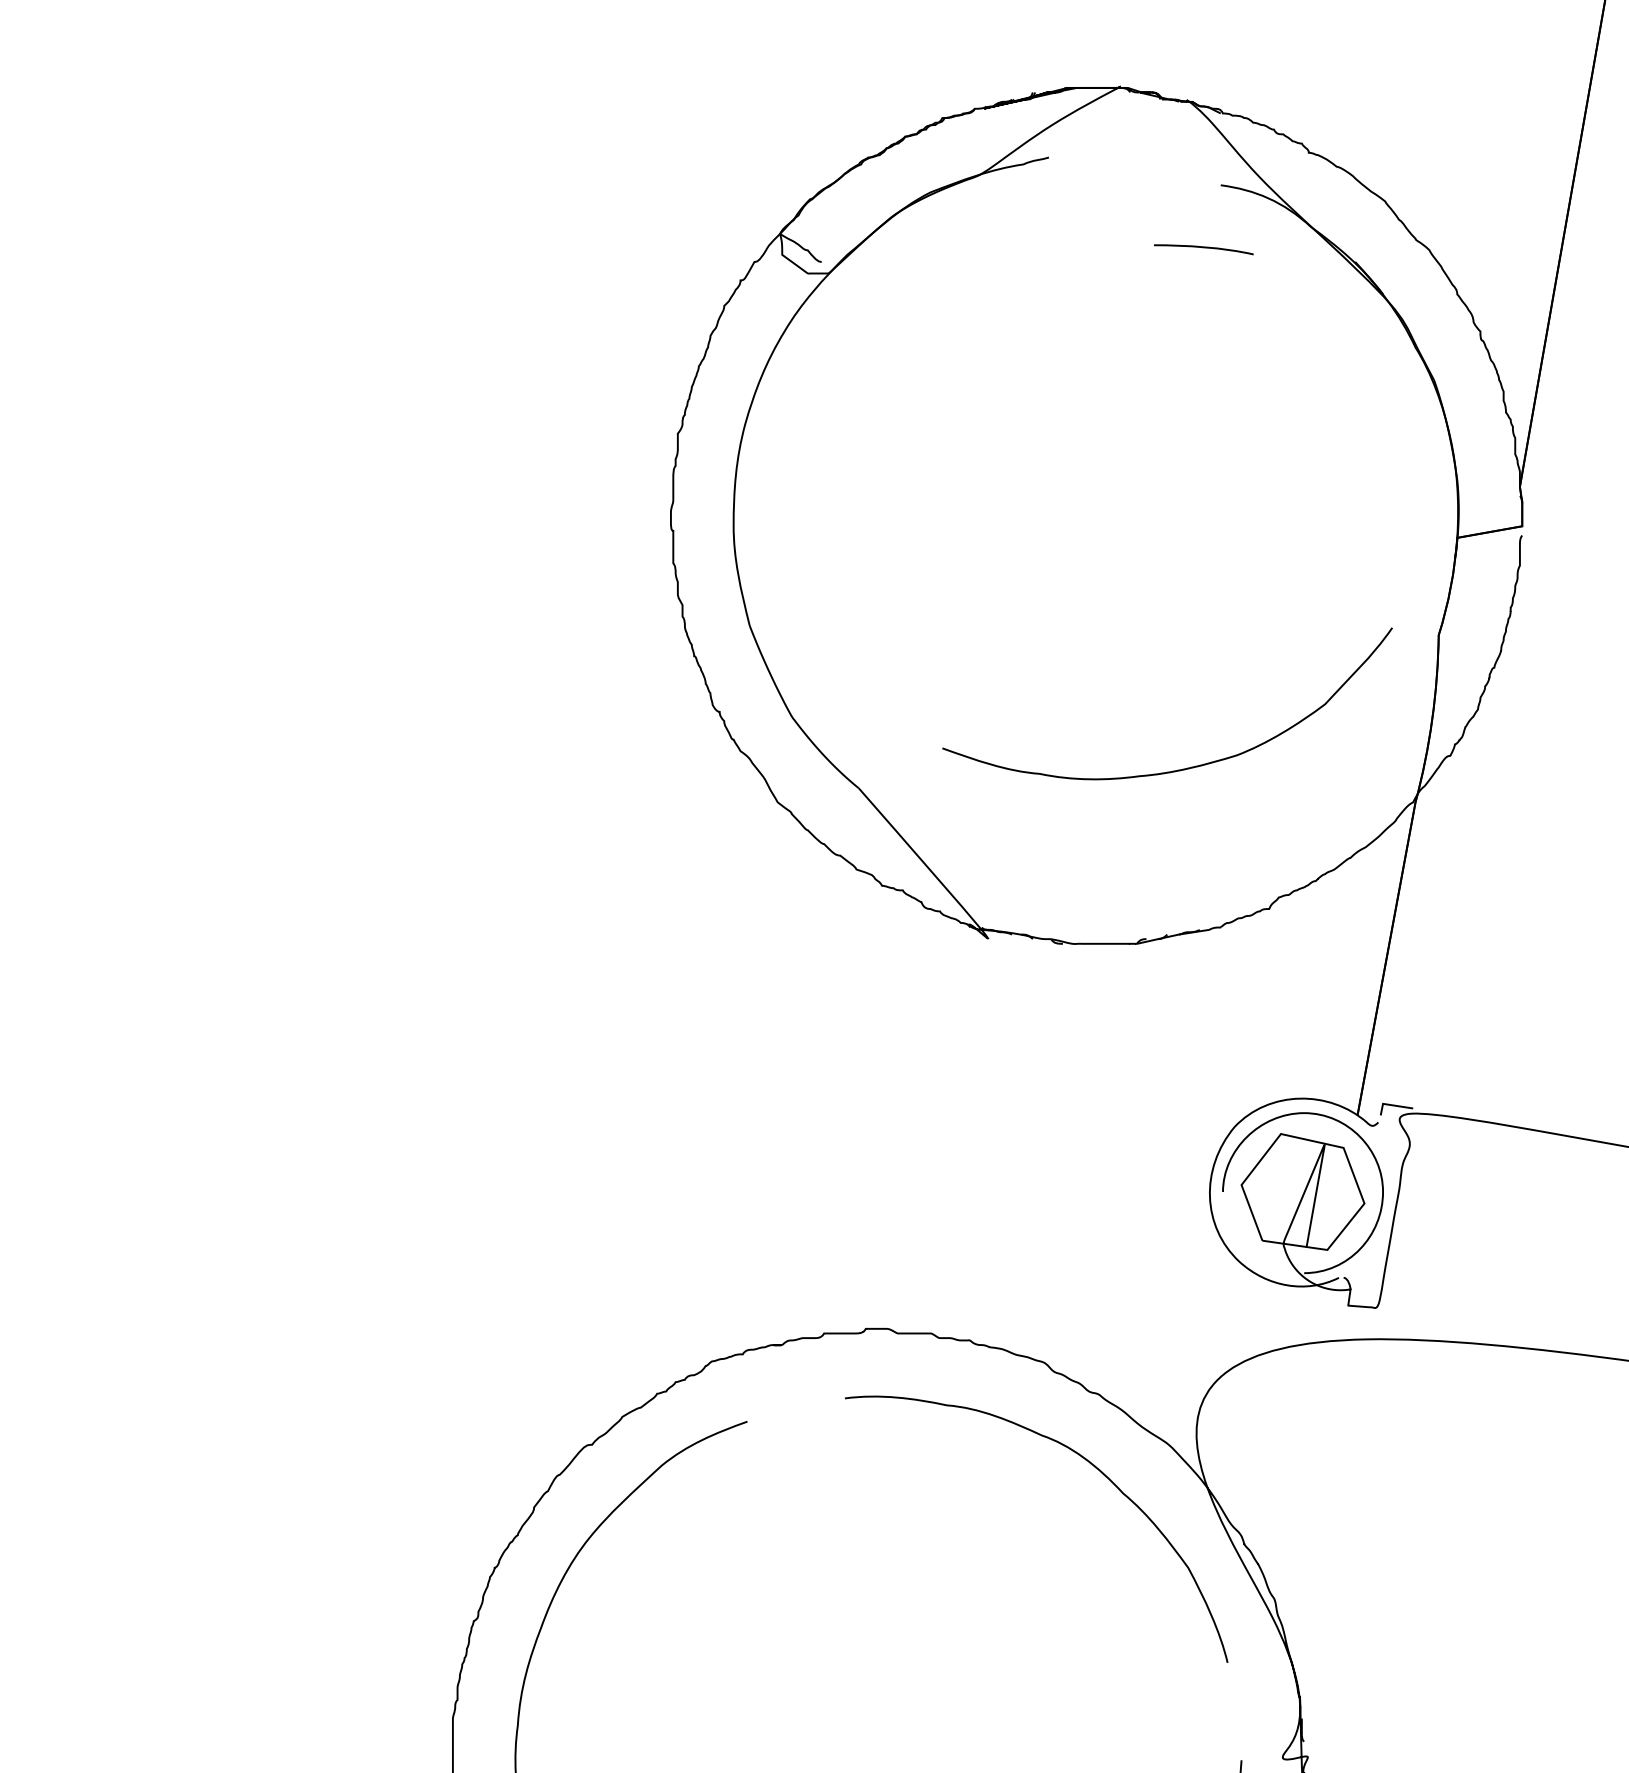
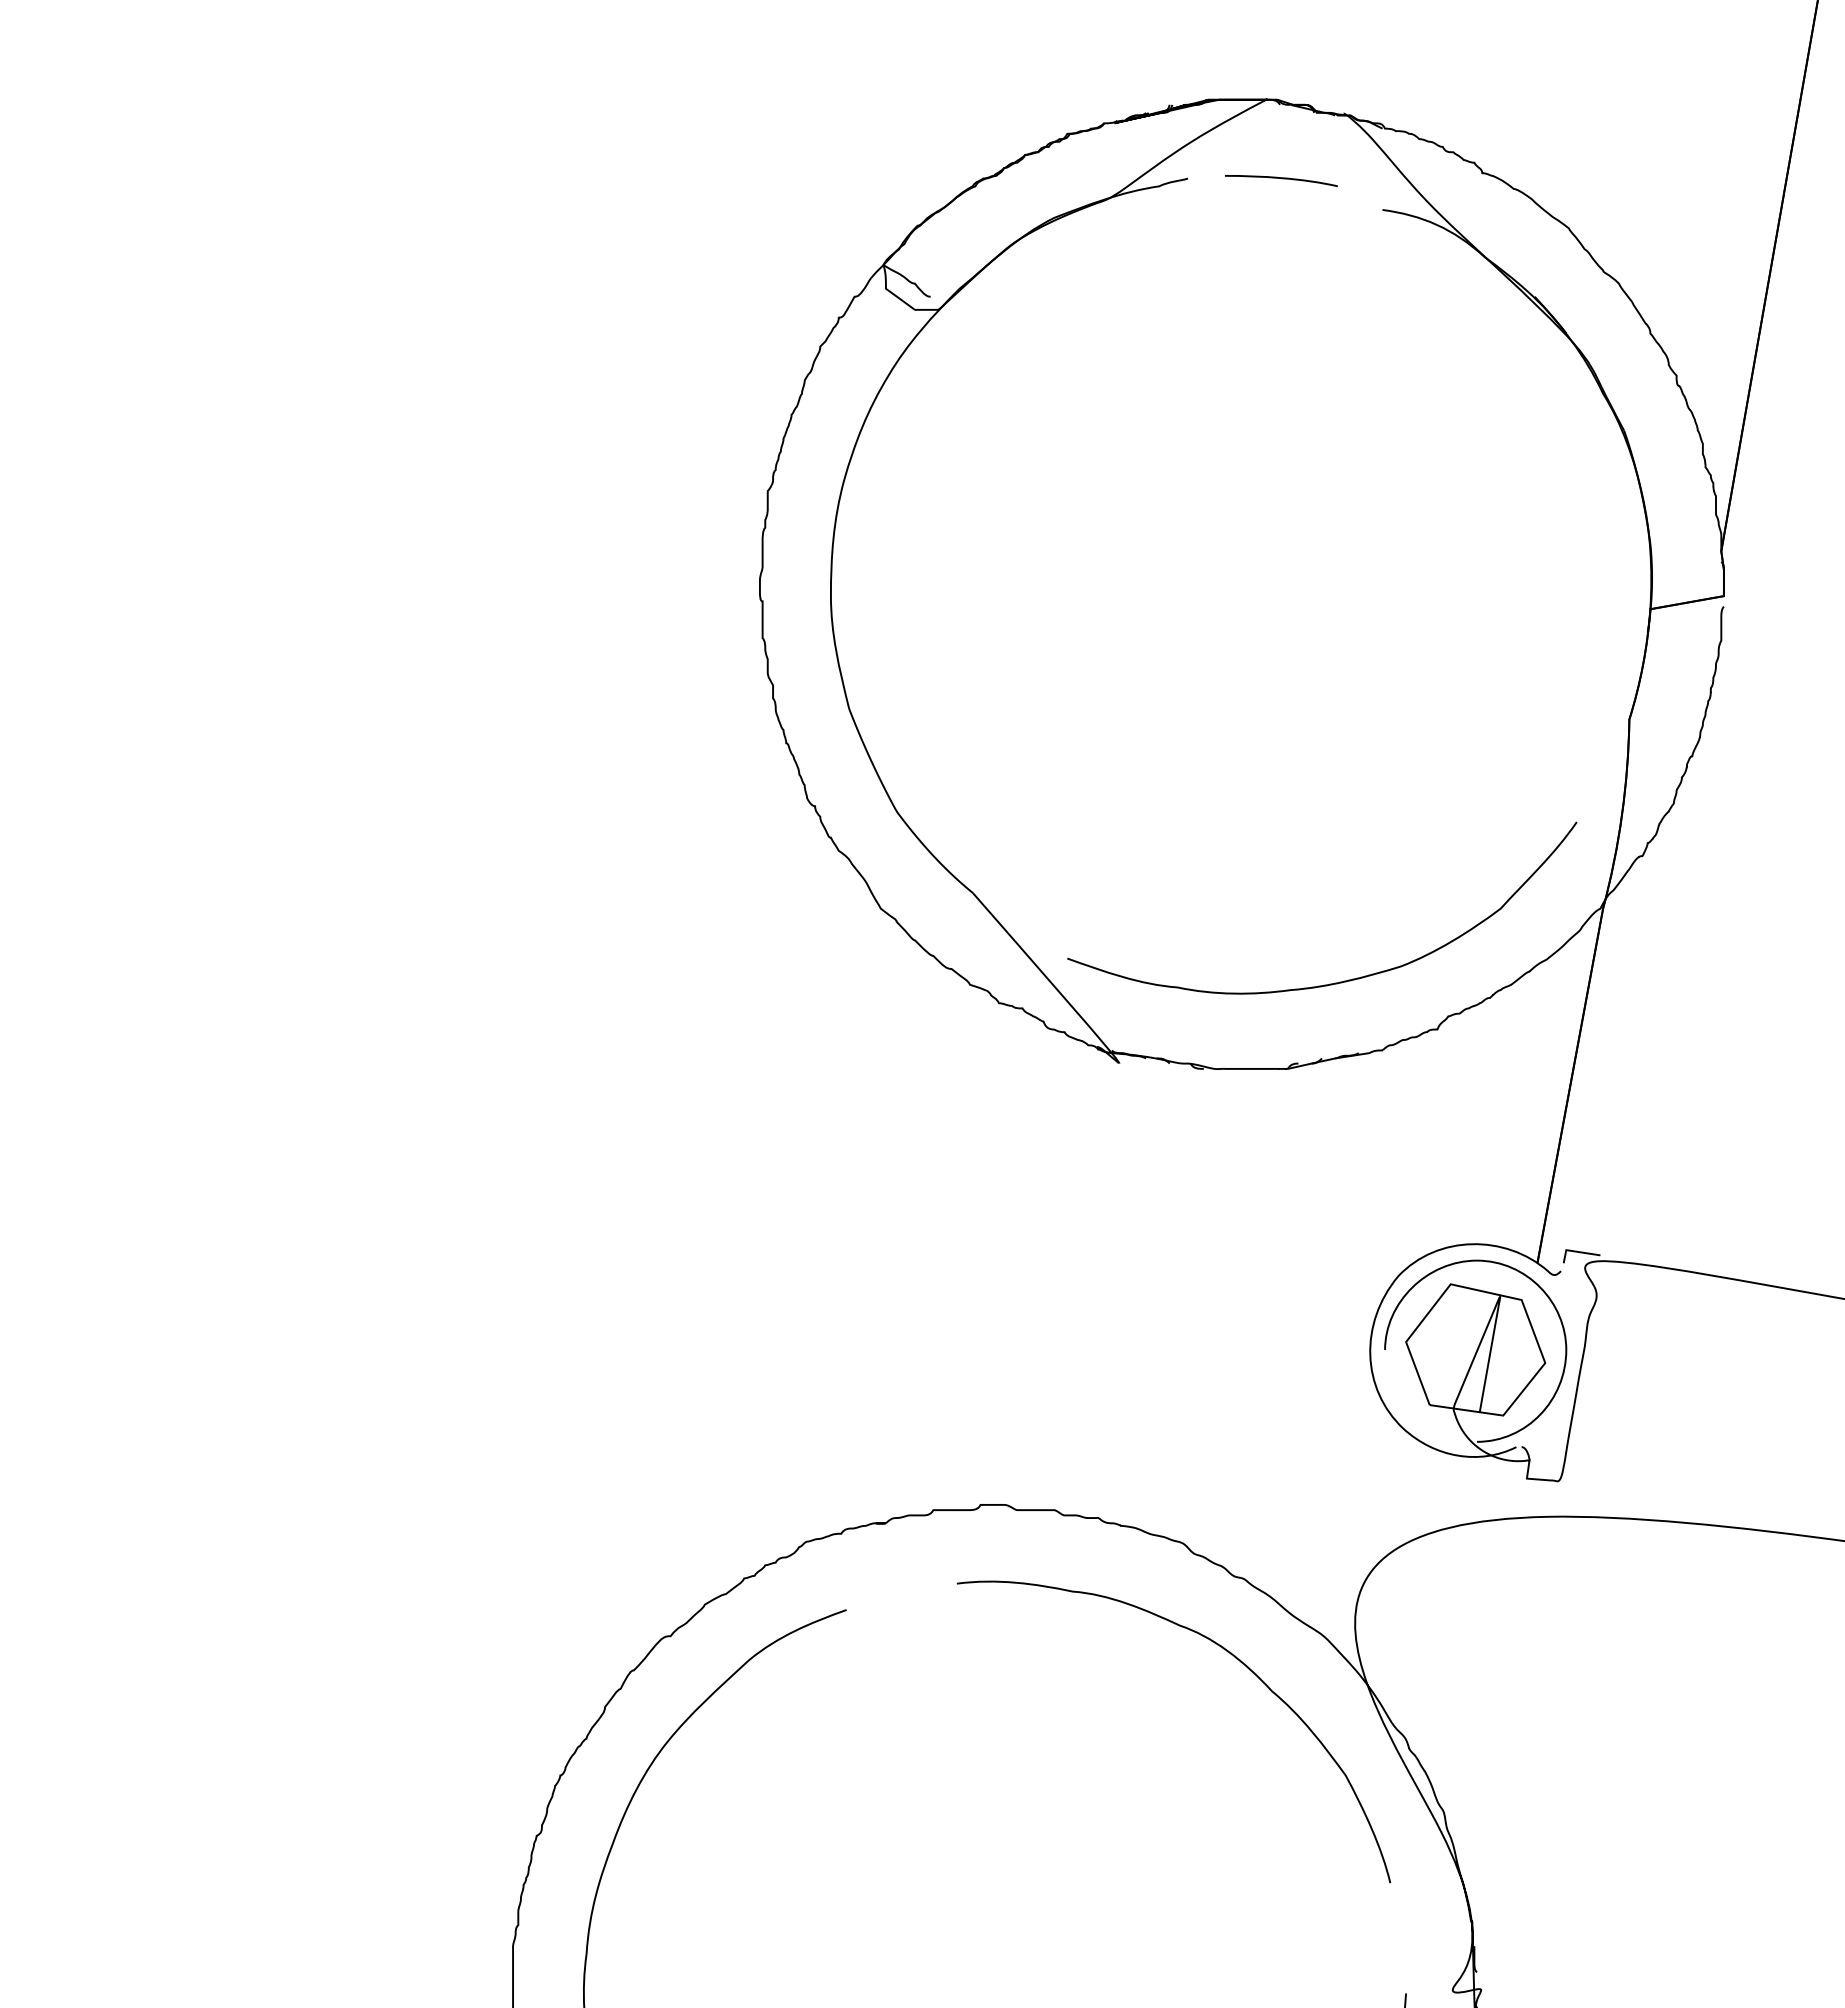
curve: (1203, 248) -> (1281, 179), moved
curve: (1182, 768) -> (1339, 981), moved

